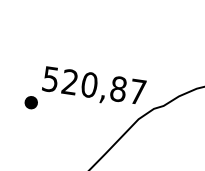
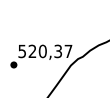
text: (119, 89) -> (58, 51), 520,87 -> 520,37

